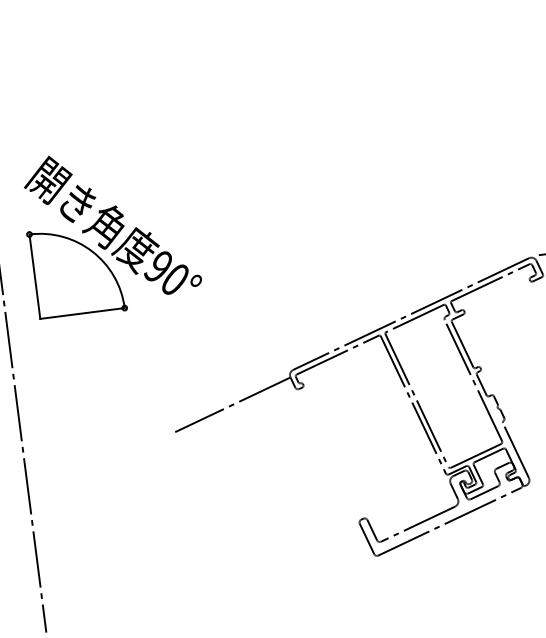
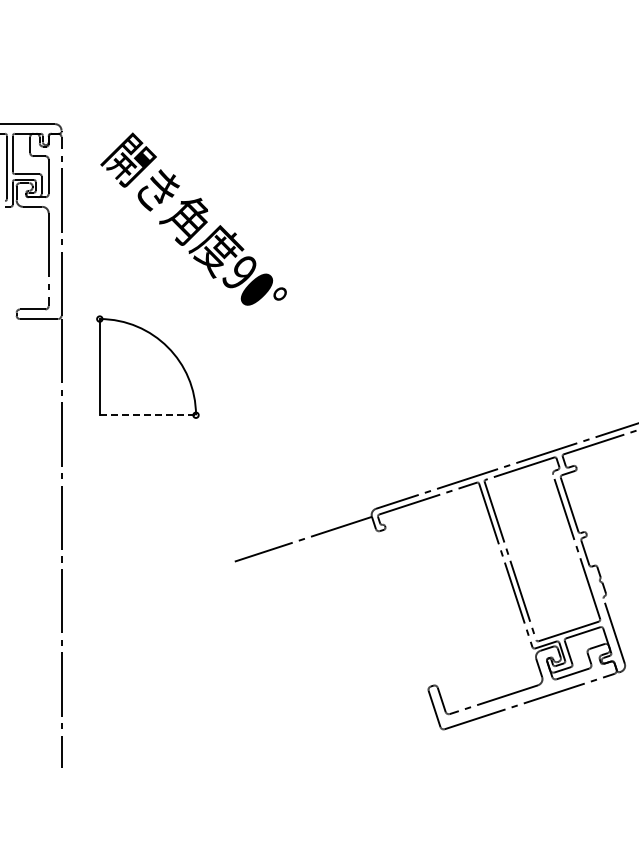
text: (111, 224) -> (193, 218), moved
line: (83, 313) -> (148, 415), solid -> dashed

